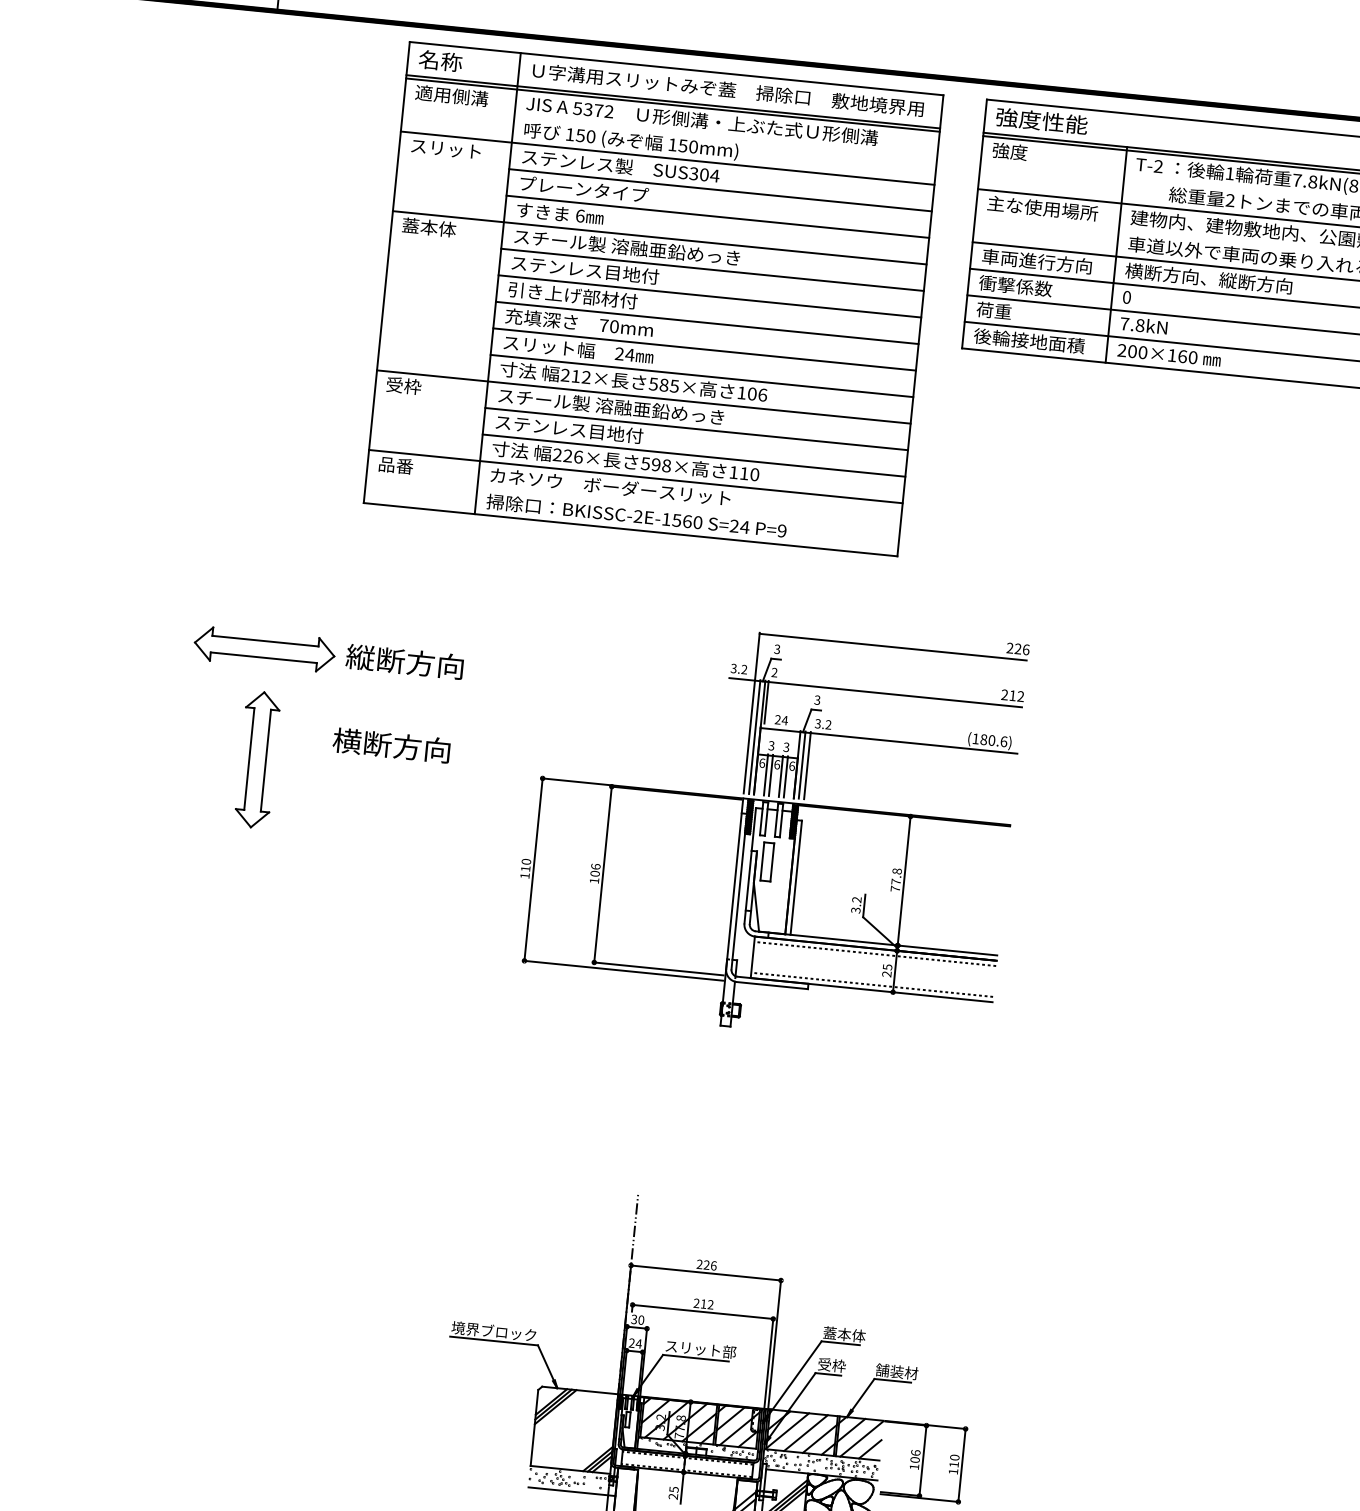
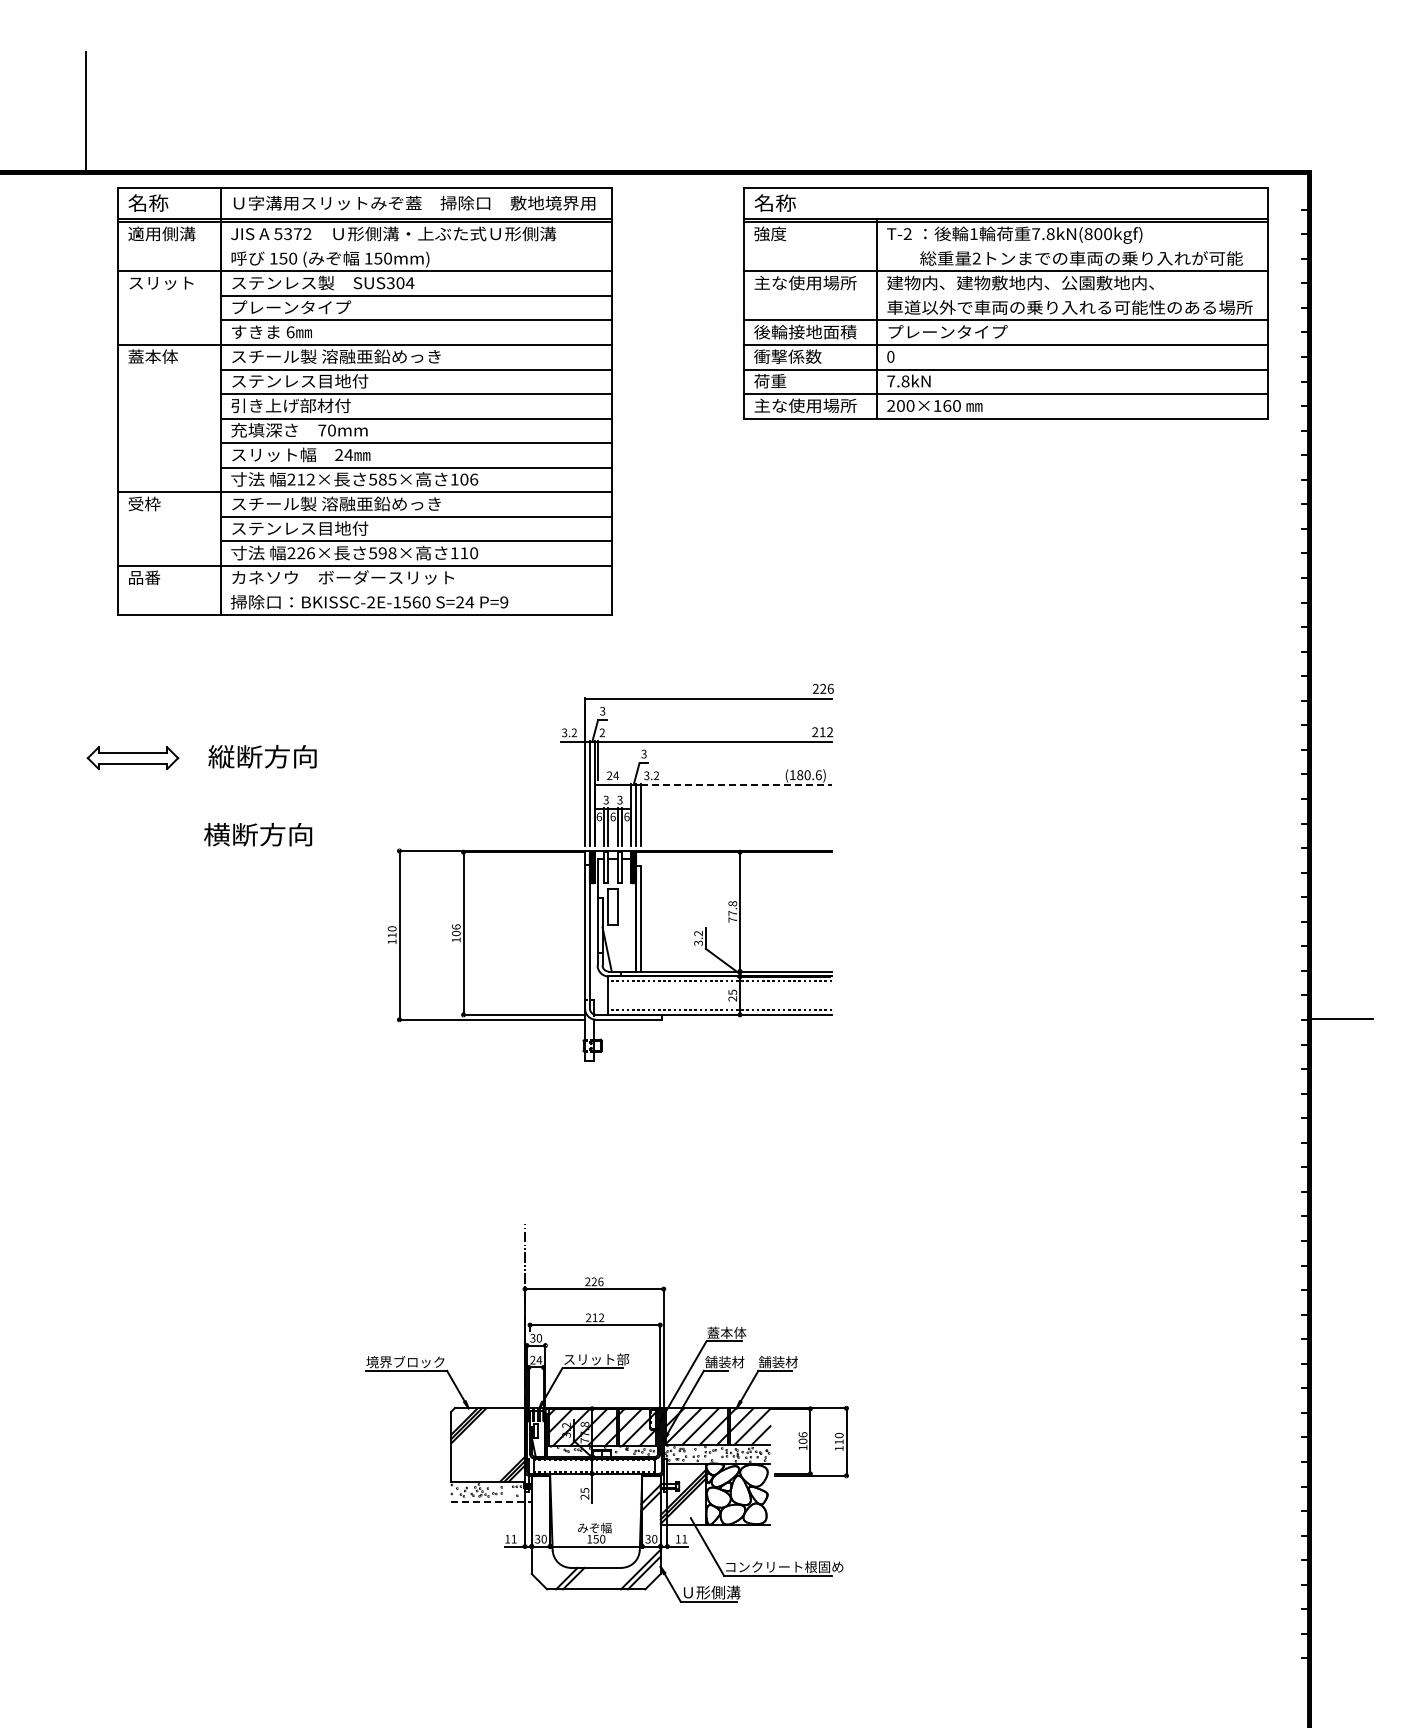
text: (1041, 120) -> (796, 202), 強度性能 -> 名称
text: (1037, 260) -> (805, 331), 車両進行方向 -> 後輪接地面積
text: (1209, 277) -> (964, 331), 横断方向、縦断方向 -> プレーンタイプ
part: (652, 298) -> (364, 401), moved
text: (1029, 340) -> (805, 405), 後輪接地面積 -> 主な使用場所
part: (264, 648) -> (132, 757), size x0.7
line: (914, 742) -> (736, 784), solid -> dashed
part: (257, 759) -> (136, 859), removed
text: (838, 1366) -> (724, 1362), 受枠 -> 舗装材
line: (573, 1491) -> (492, 1501), solid -> dashed

